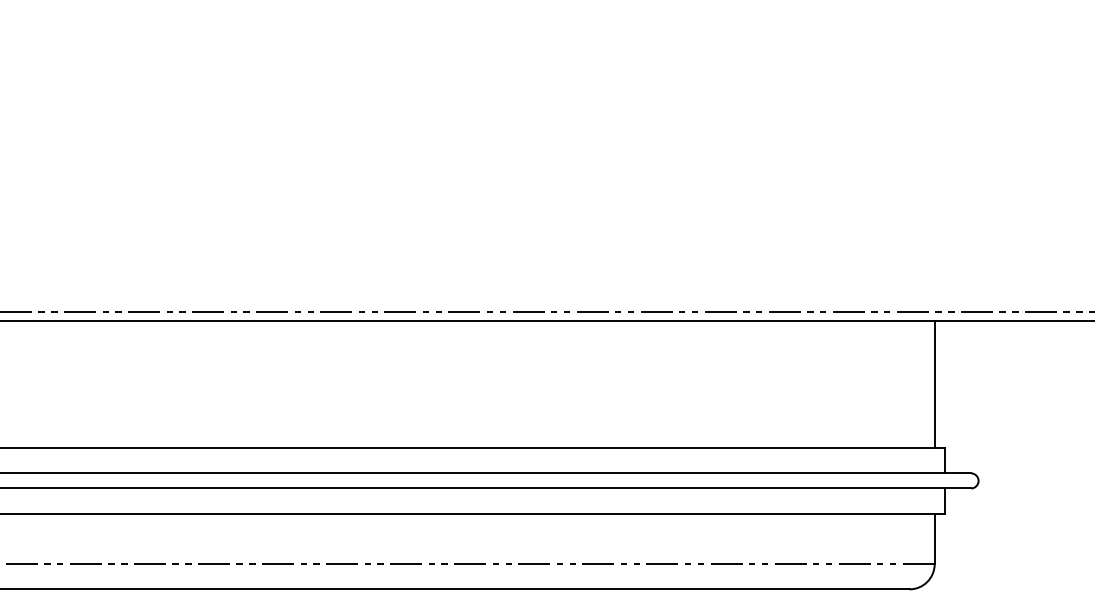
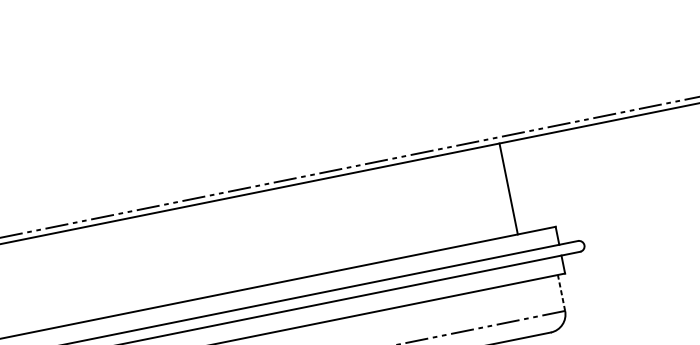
line: (934, 384) -> (508, 189), moved
line: (934, 538) -> (561, 292), solid -> dashed

